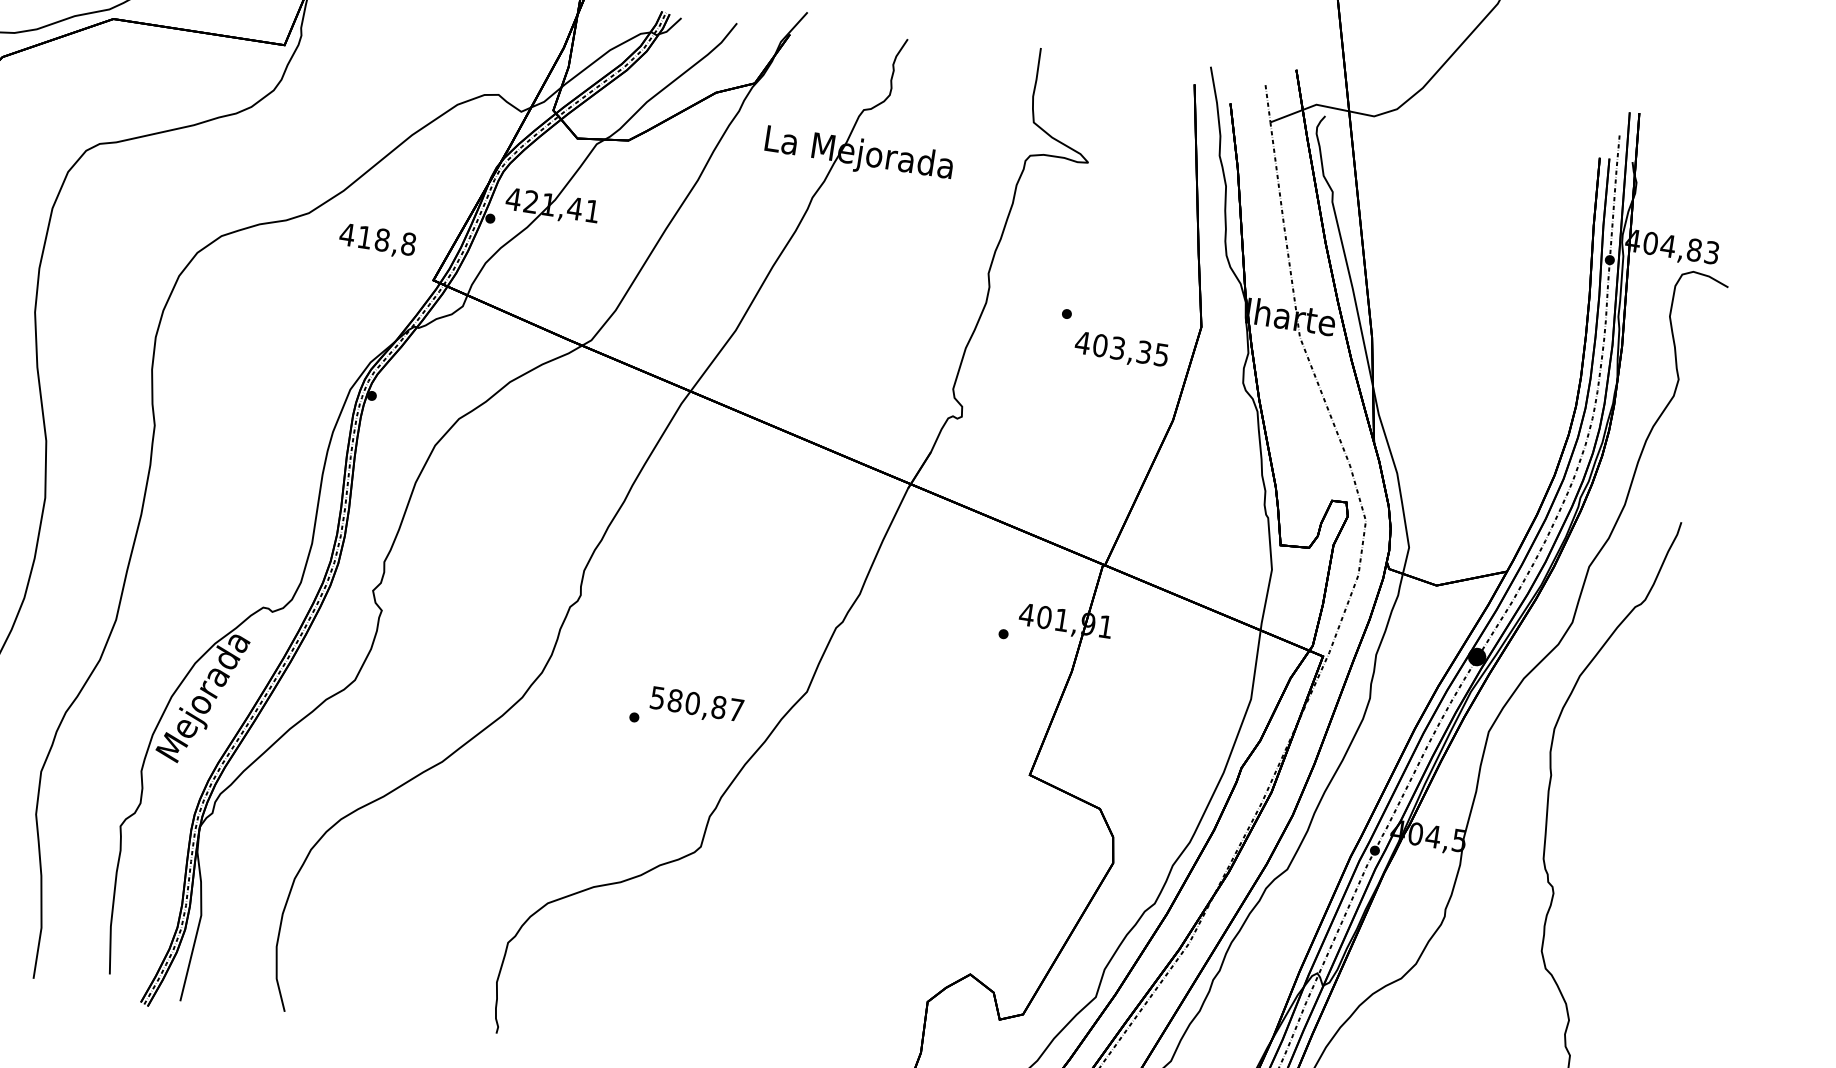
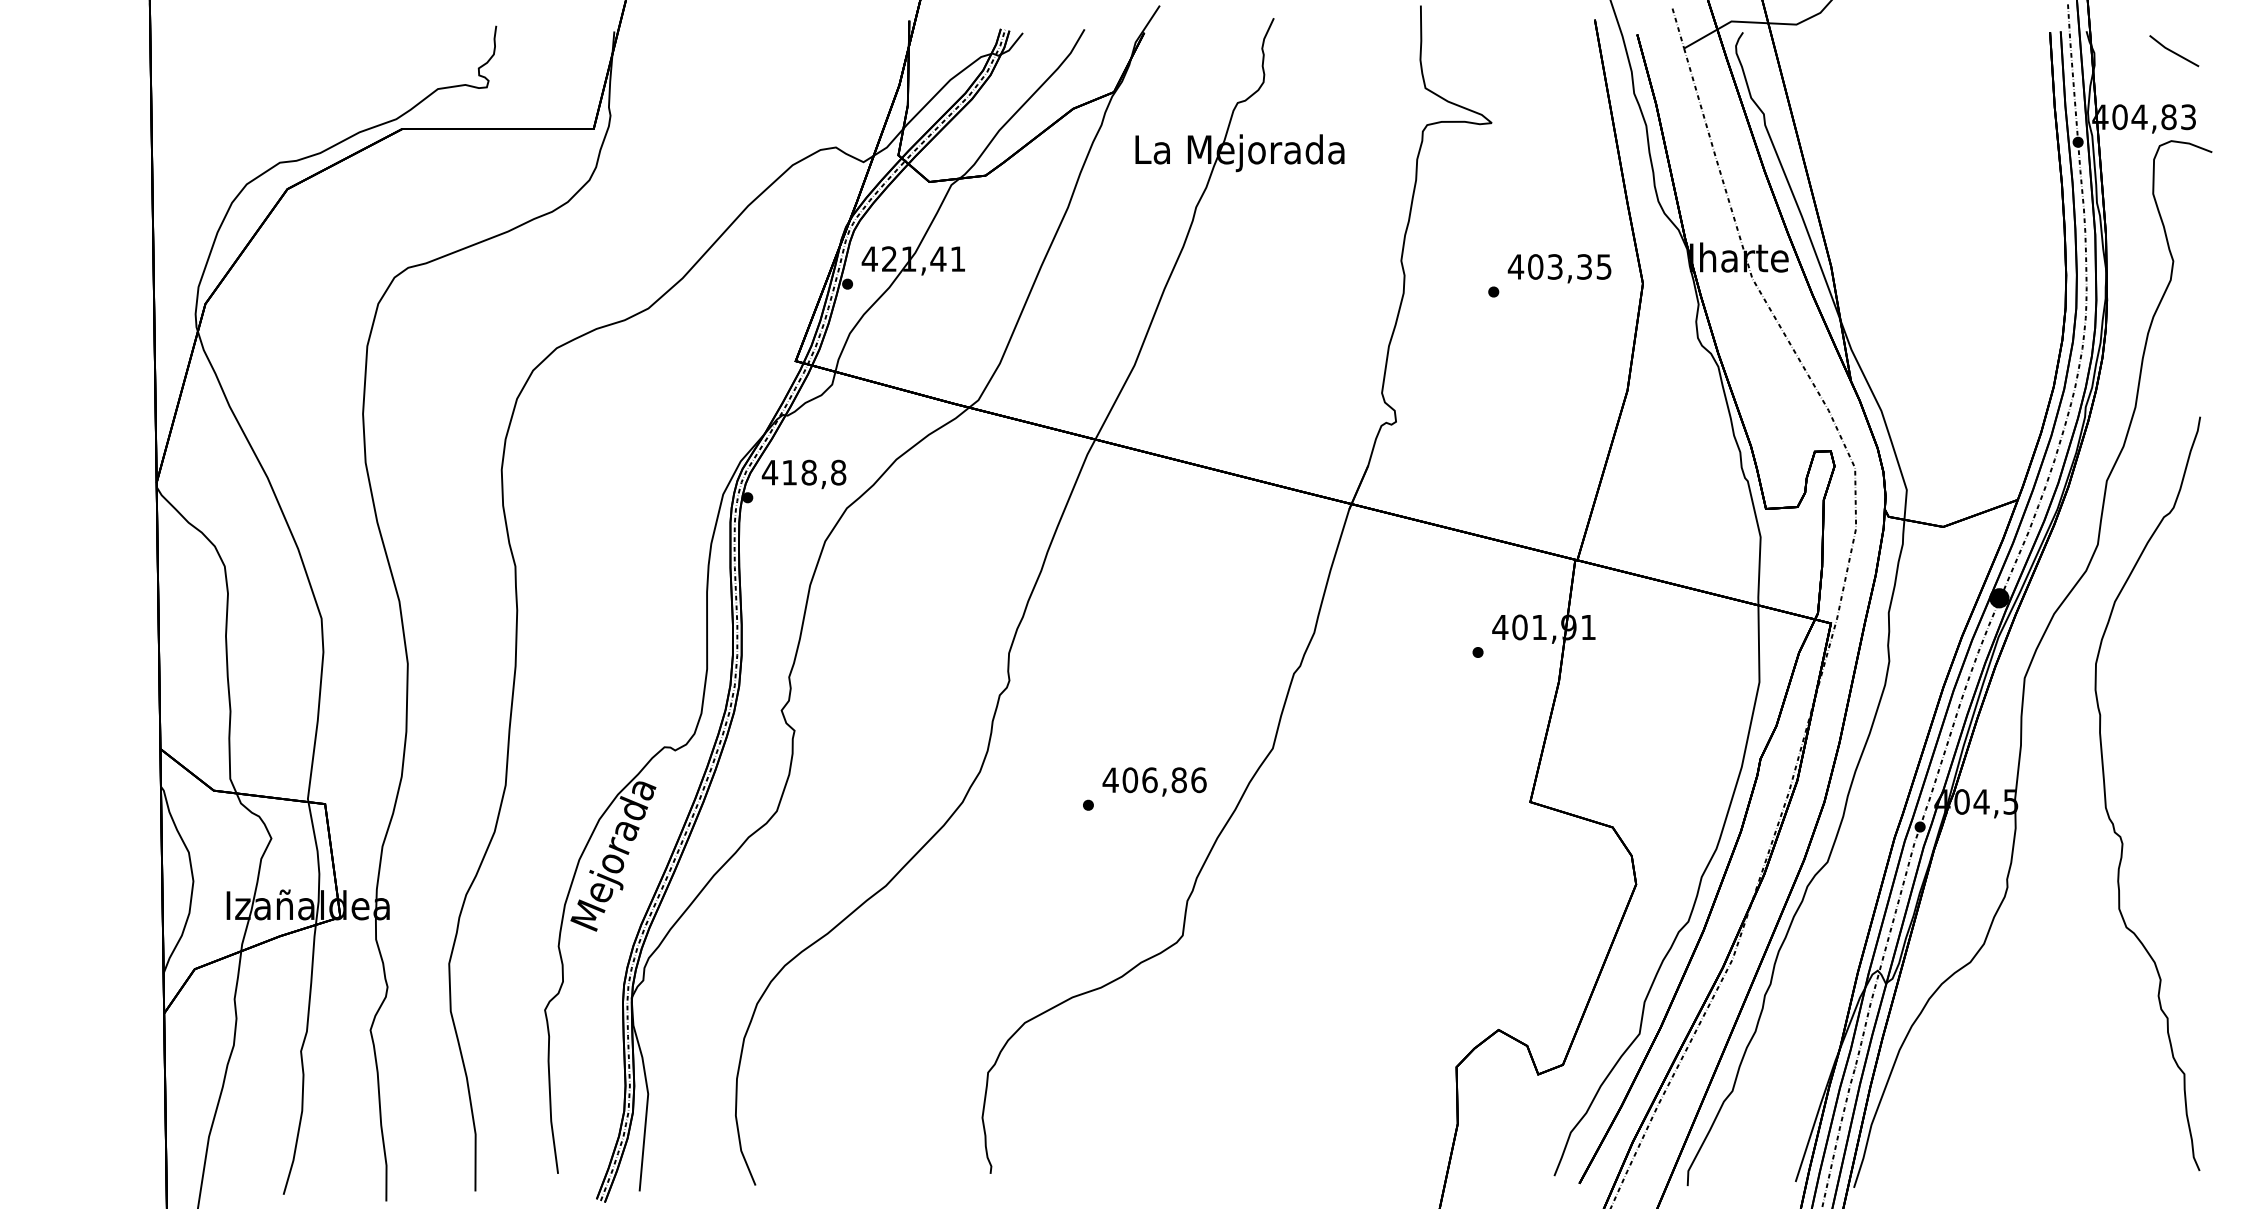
line: (1708, 192) -> (2174, 51), added
text: (377, 240) -> (803, 474), moved
text: (1121, 350) -> (1559, 268), moved
text: (696, 704) -> (1154, 780), 580,87 -> 406,86

